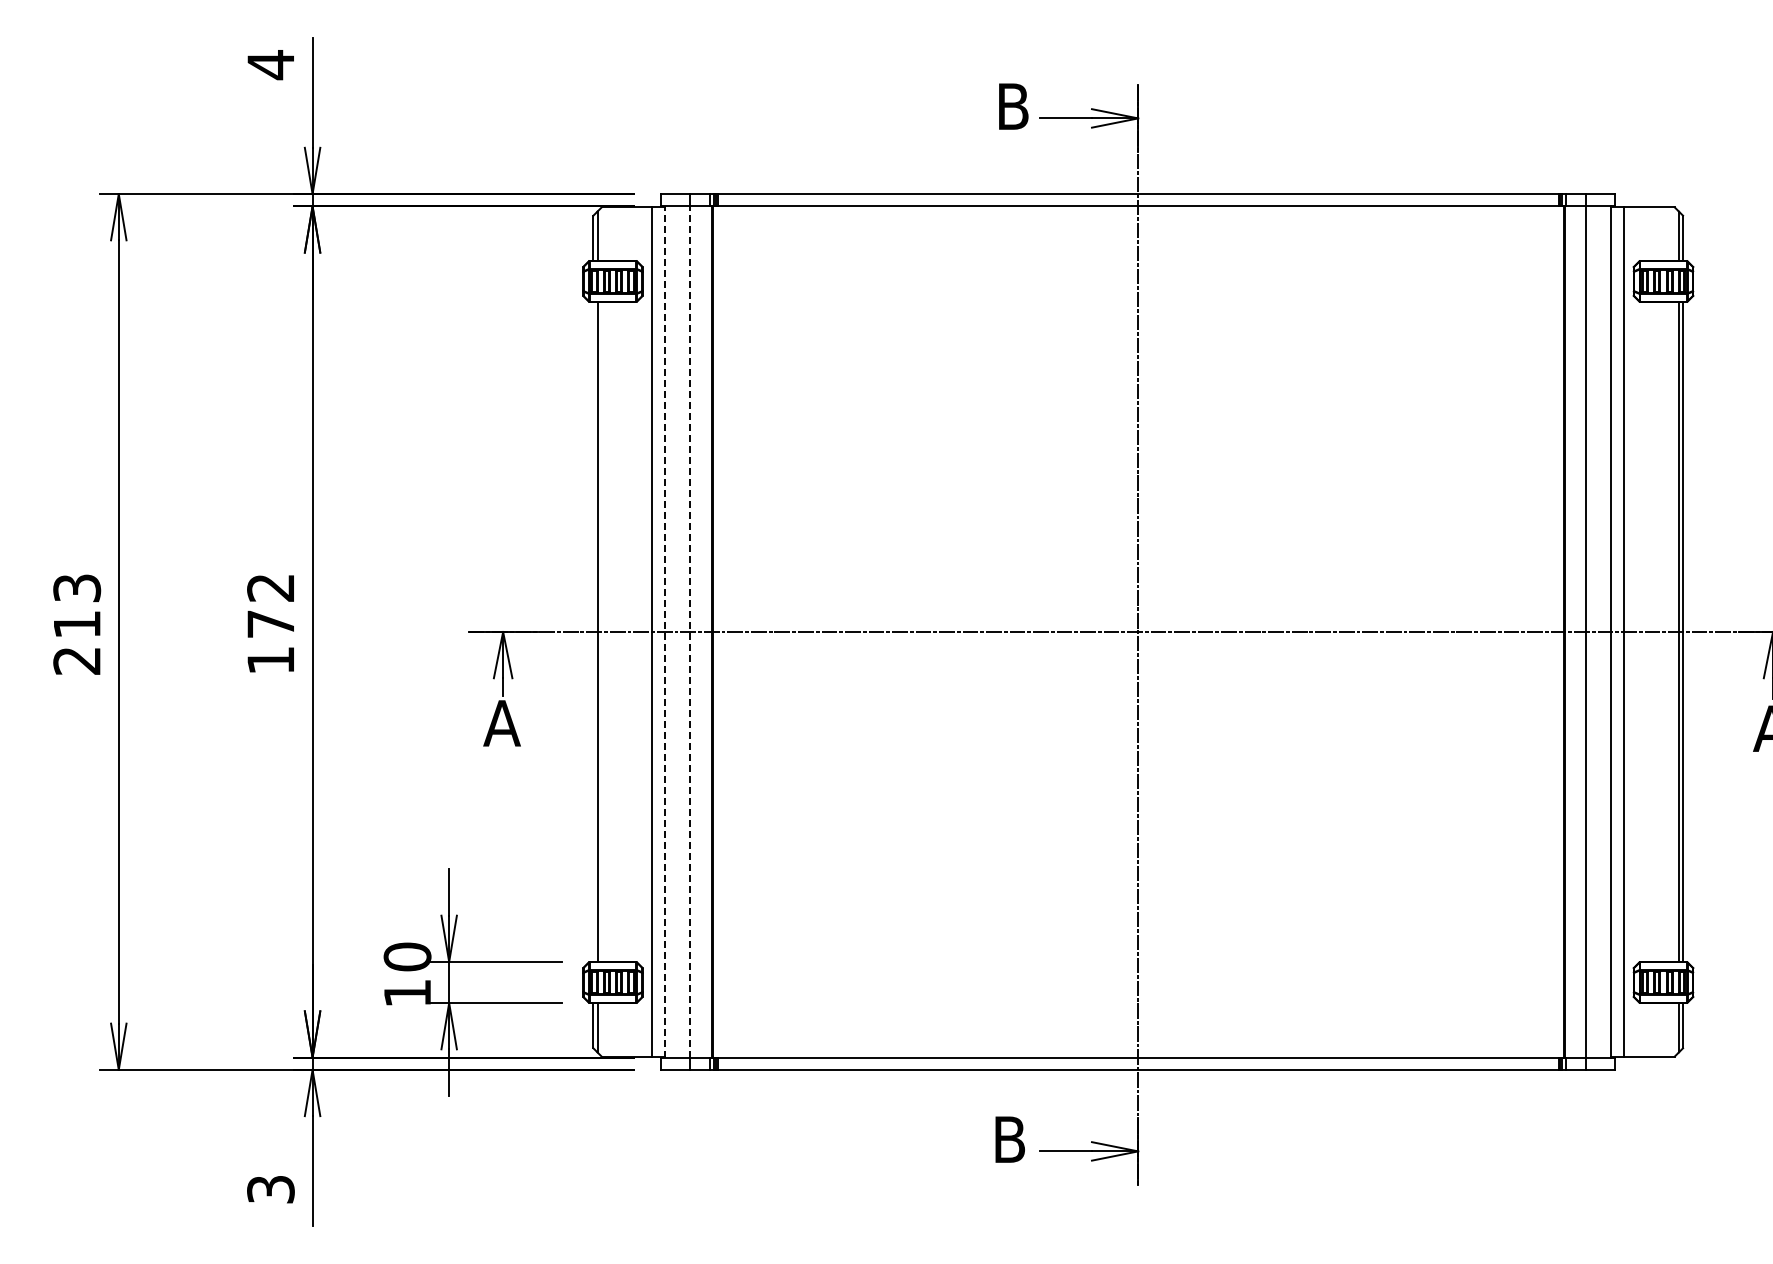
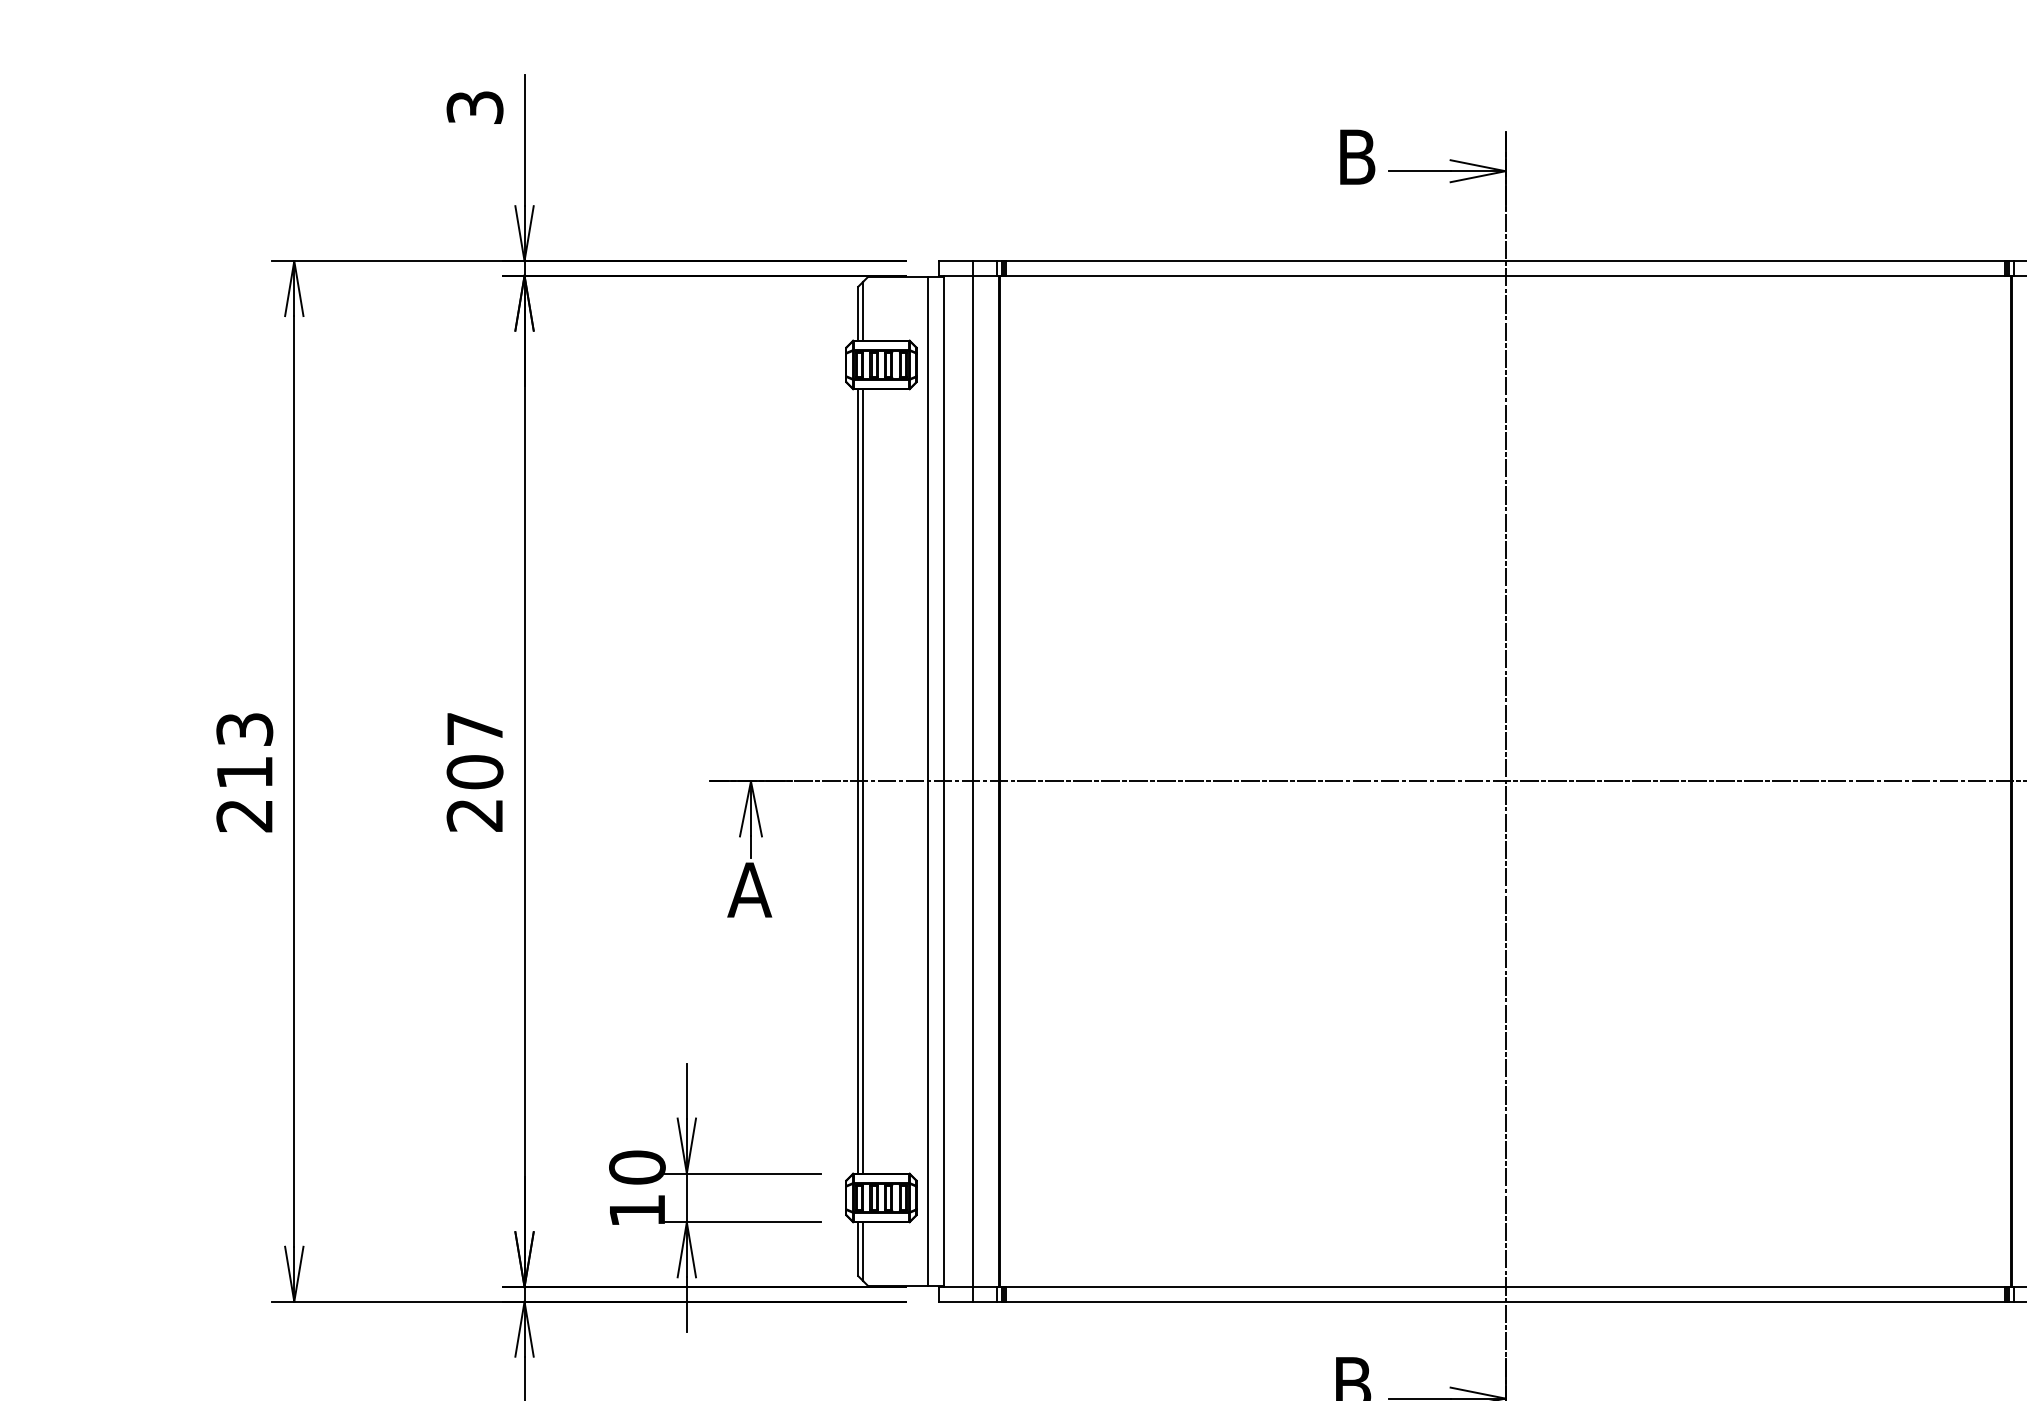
text: (270, 65) -> (474, 108), 4 -> 3
text: (270, 624) -> (474, 772), 172 -> 207
line: (593, 631) -> (858, 780), added
line: (665, 632) -> (943, 782), dashed -> solid
line: (690, 632) -> (973, 782), dashed -> solid

